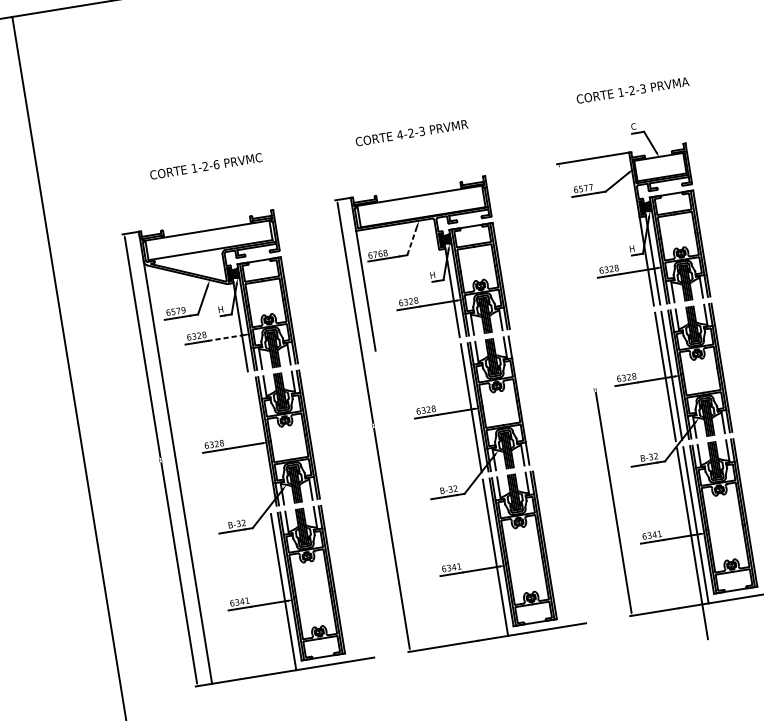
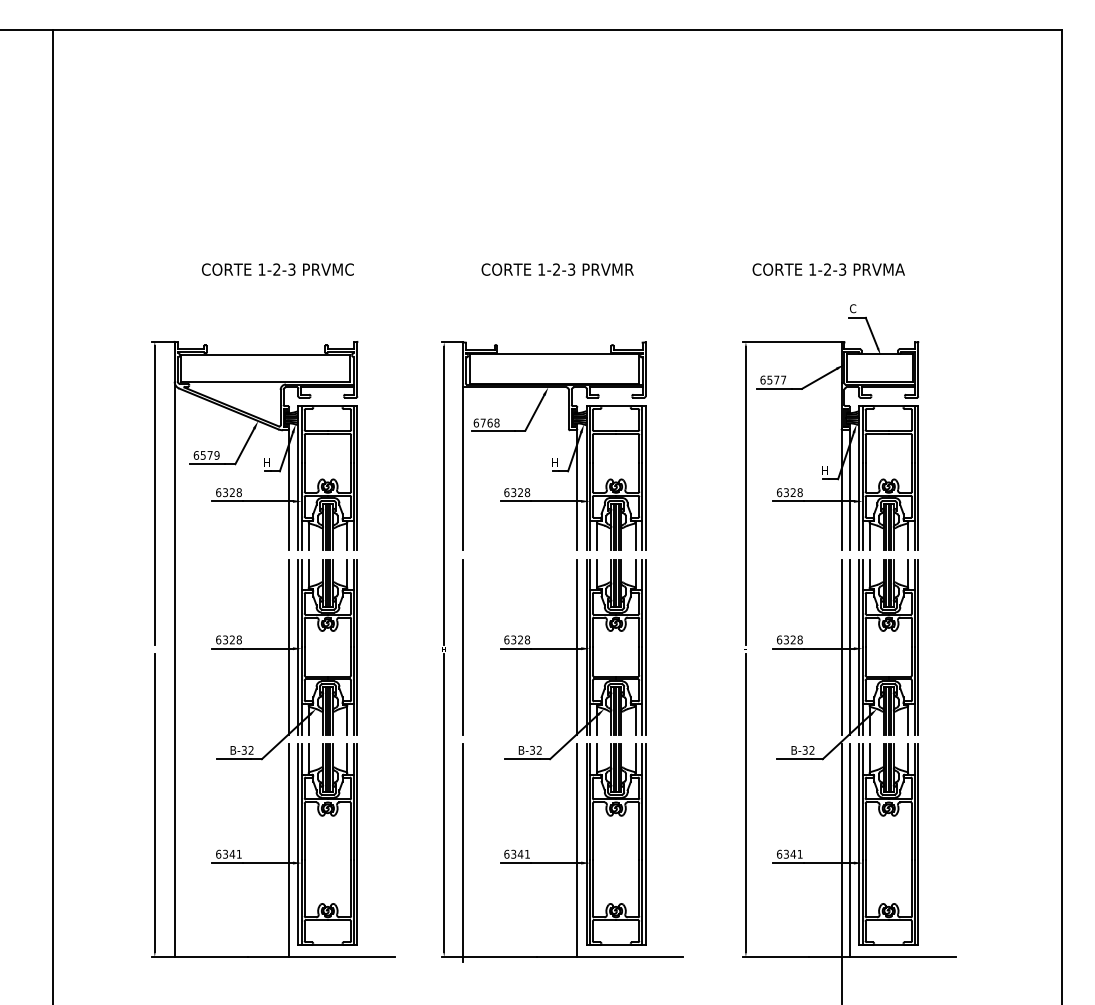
text: (632, 90) -> (828, 269), moved
text: (399, 134) -> (541, 269), 4-2-3 -> 1-2-3
text: (216, 164) -> (291, 269), 1-2-6 -> 1-2-3
line: (411, 241) -> (534, 413), dashed -> solid
line: (576, 276) -> (745, 495), added
line: (226, 337) -> (268, 501), dashed -> solid
line: (521, 400) -> (645, 647), added
line: (386, 422) -> (462, 647), added
line: (259, 442) -> (289, 647), added
line: (411, 573) -> (462, 853), added

